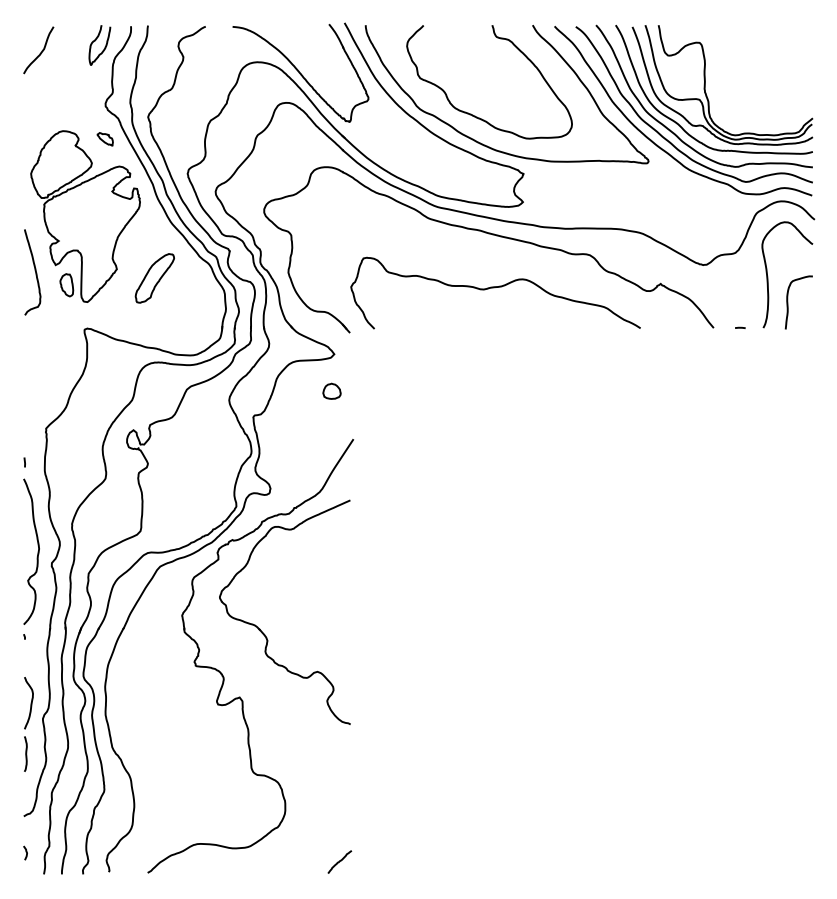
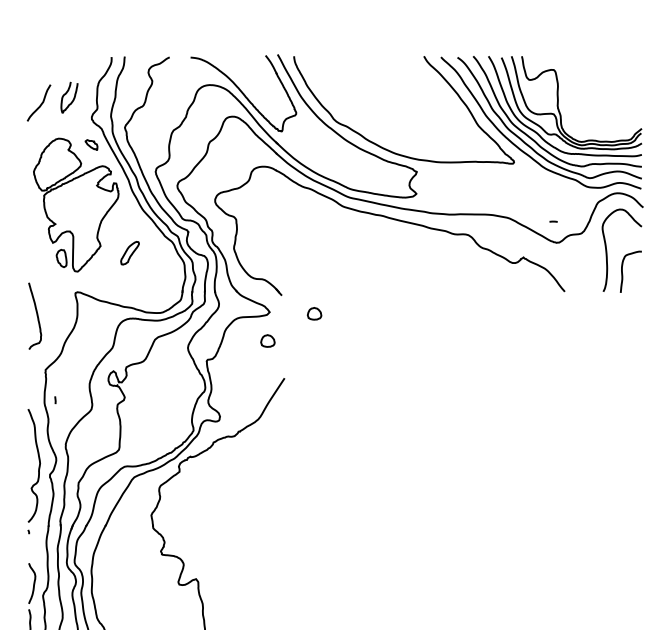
curve: (104, 47) -> (73, 99), moved
curve: (40, 52) -> (40, 104), moved
curve: (473, 114) -> (377, 125), removed
curve: (34, 270) -> (36, 314), moved
part: (154, 278) -> (129, 253), size x0.6
curve: (494, 288) -> (394, 261), removed
line: (740, 327) -> (553, 221), moved
part: (391, 355) -> (314, 313), added
line: (24, 462) -> (55, 400), moved
part: (260, 628) -> (212, 525), removed

